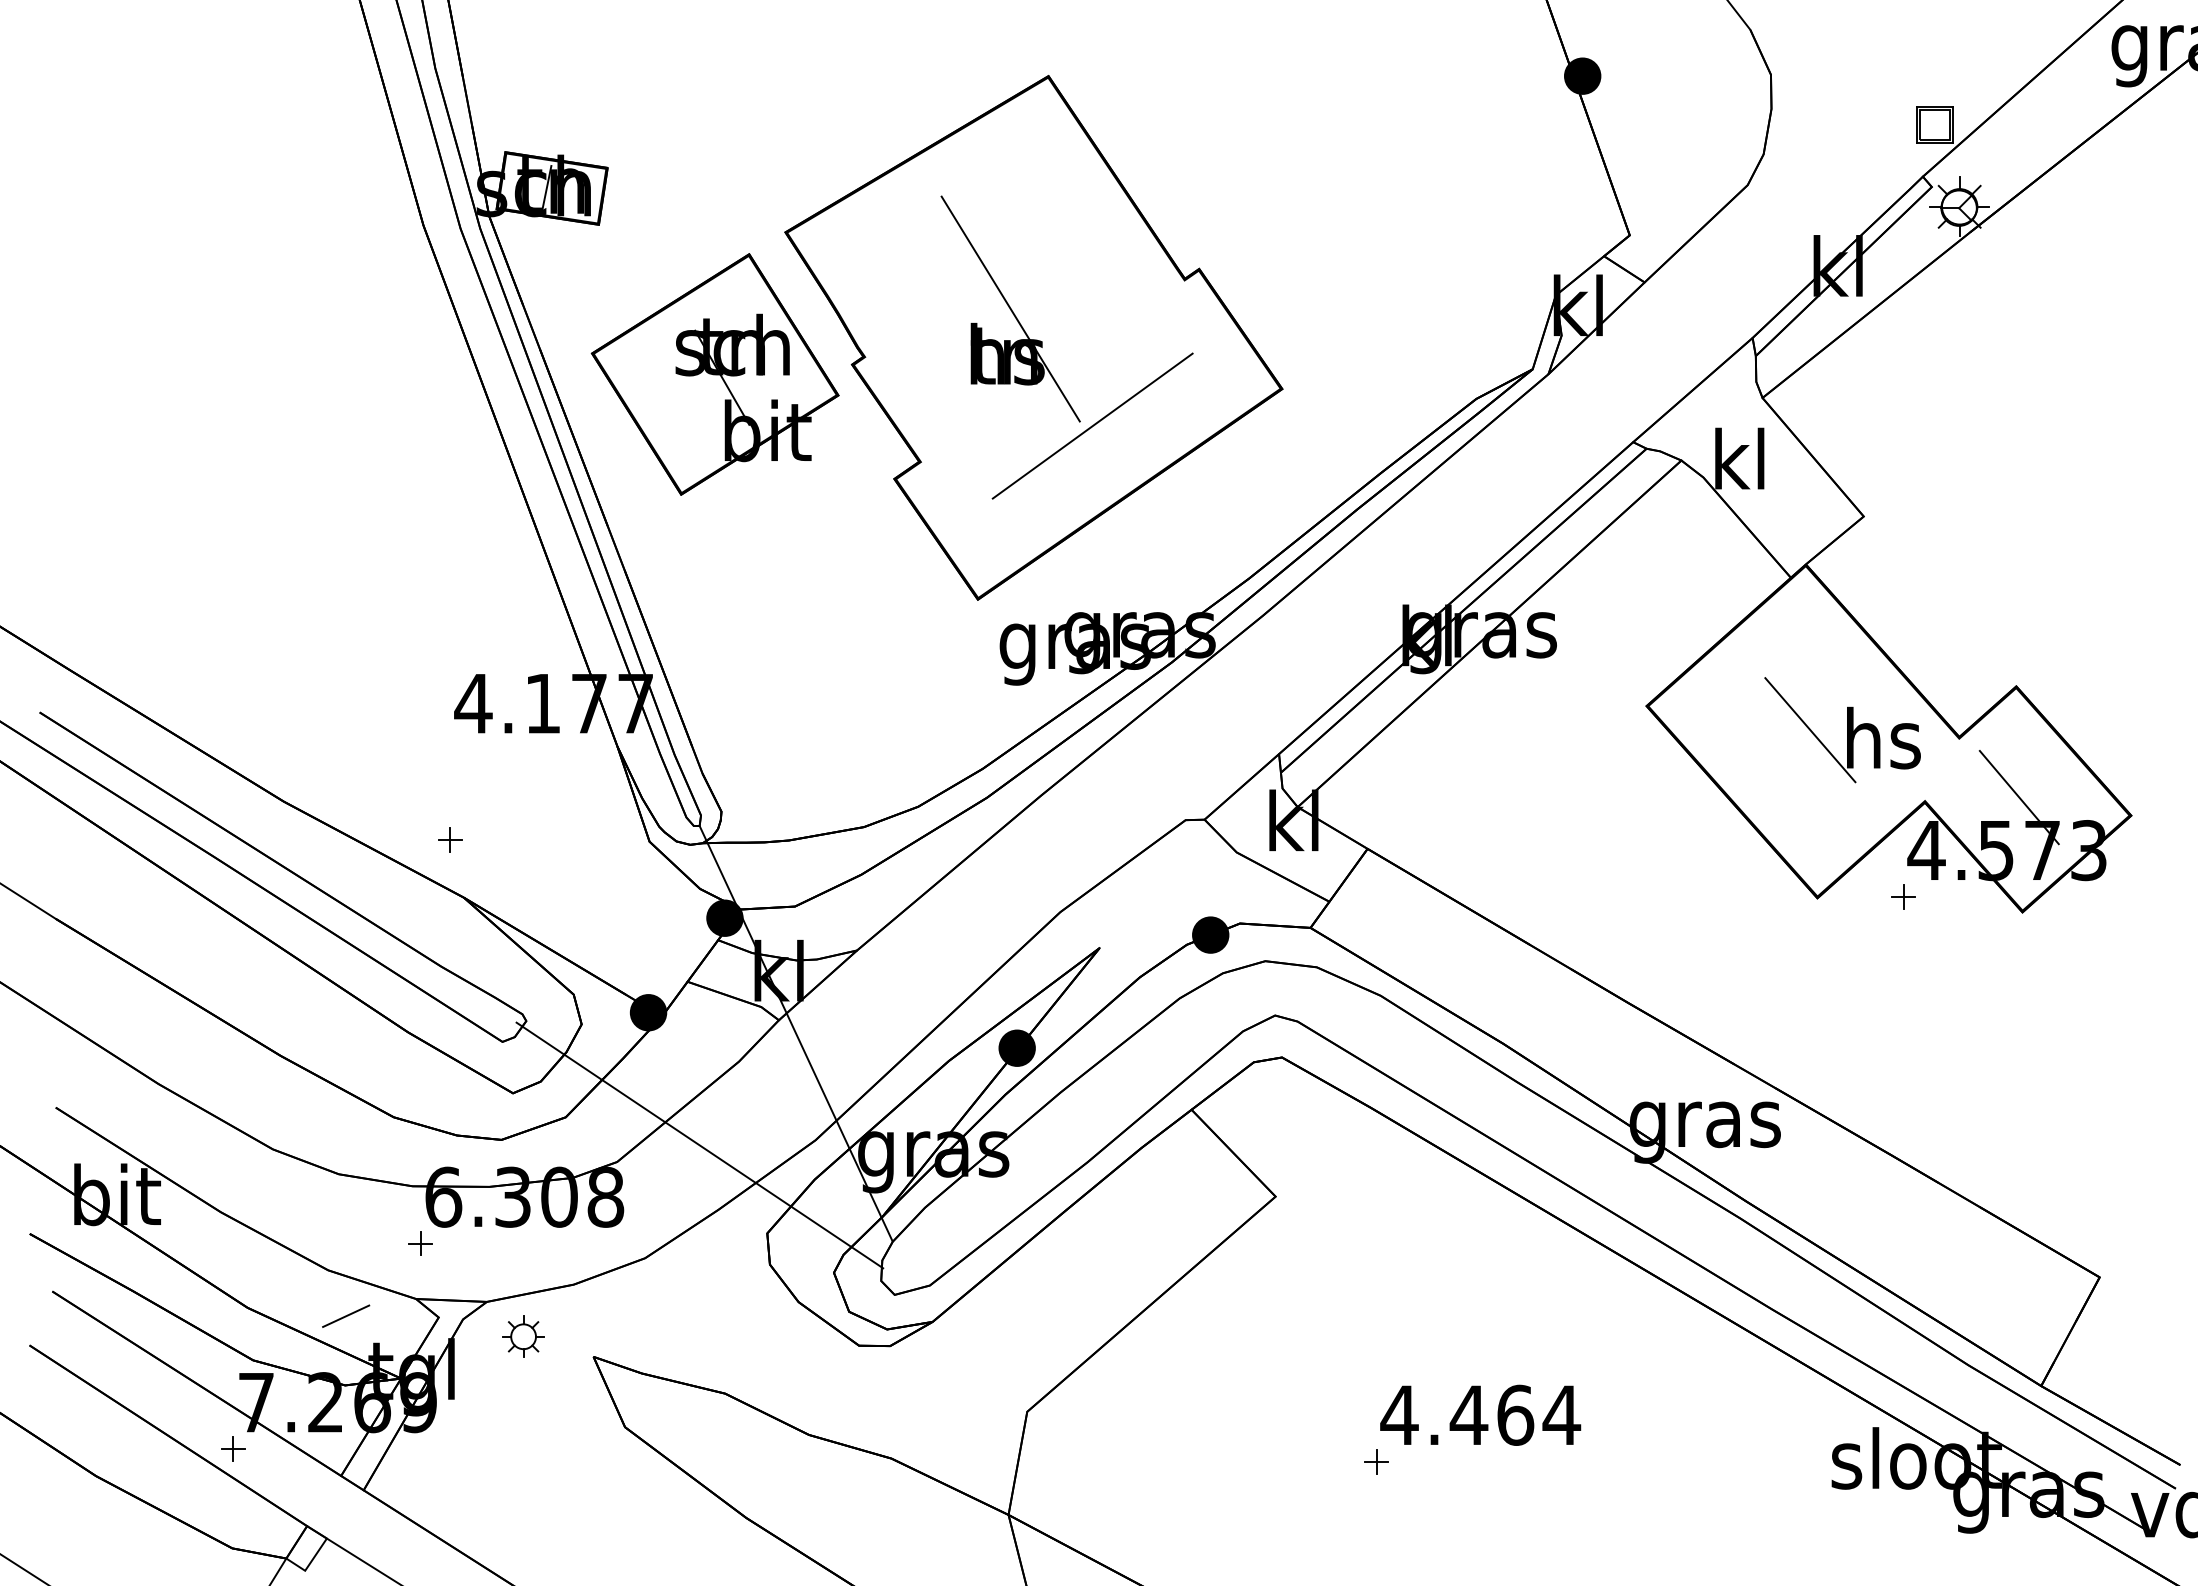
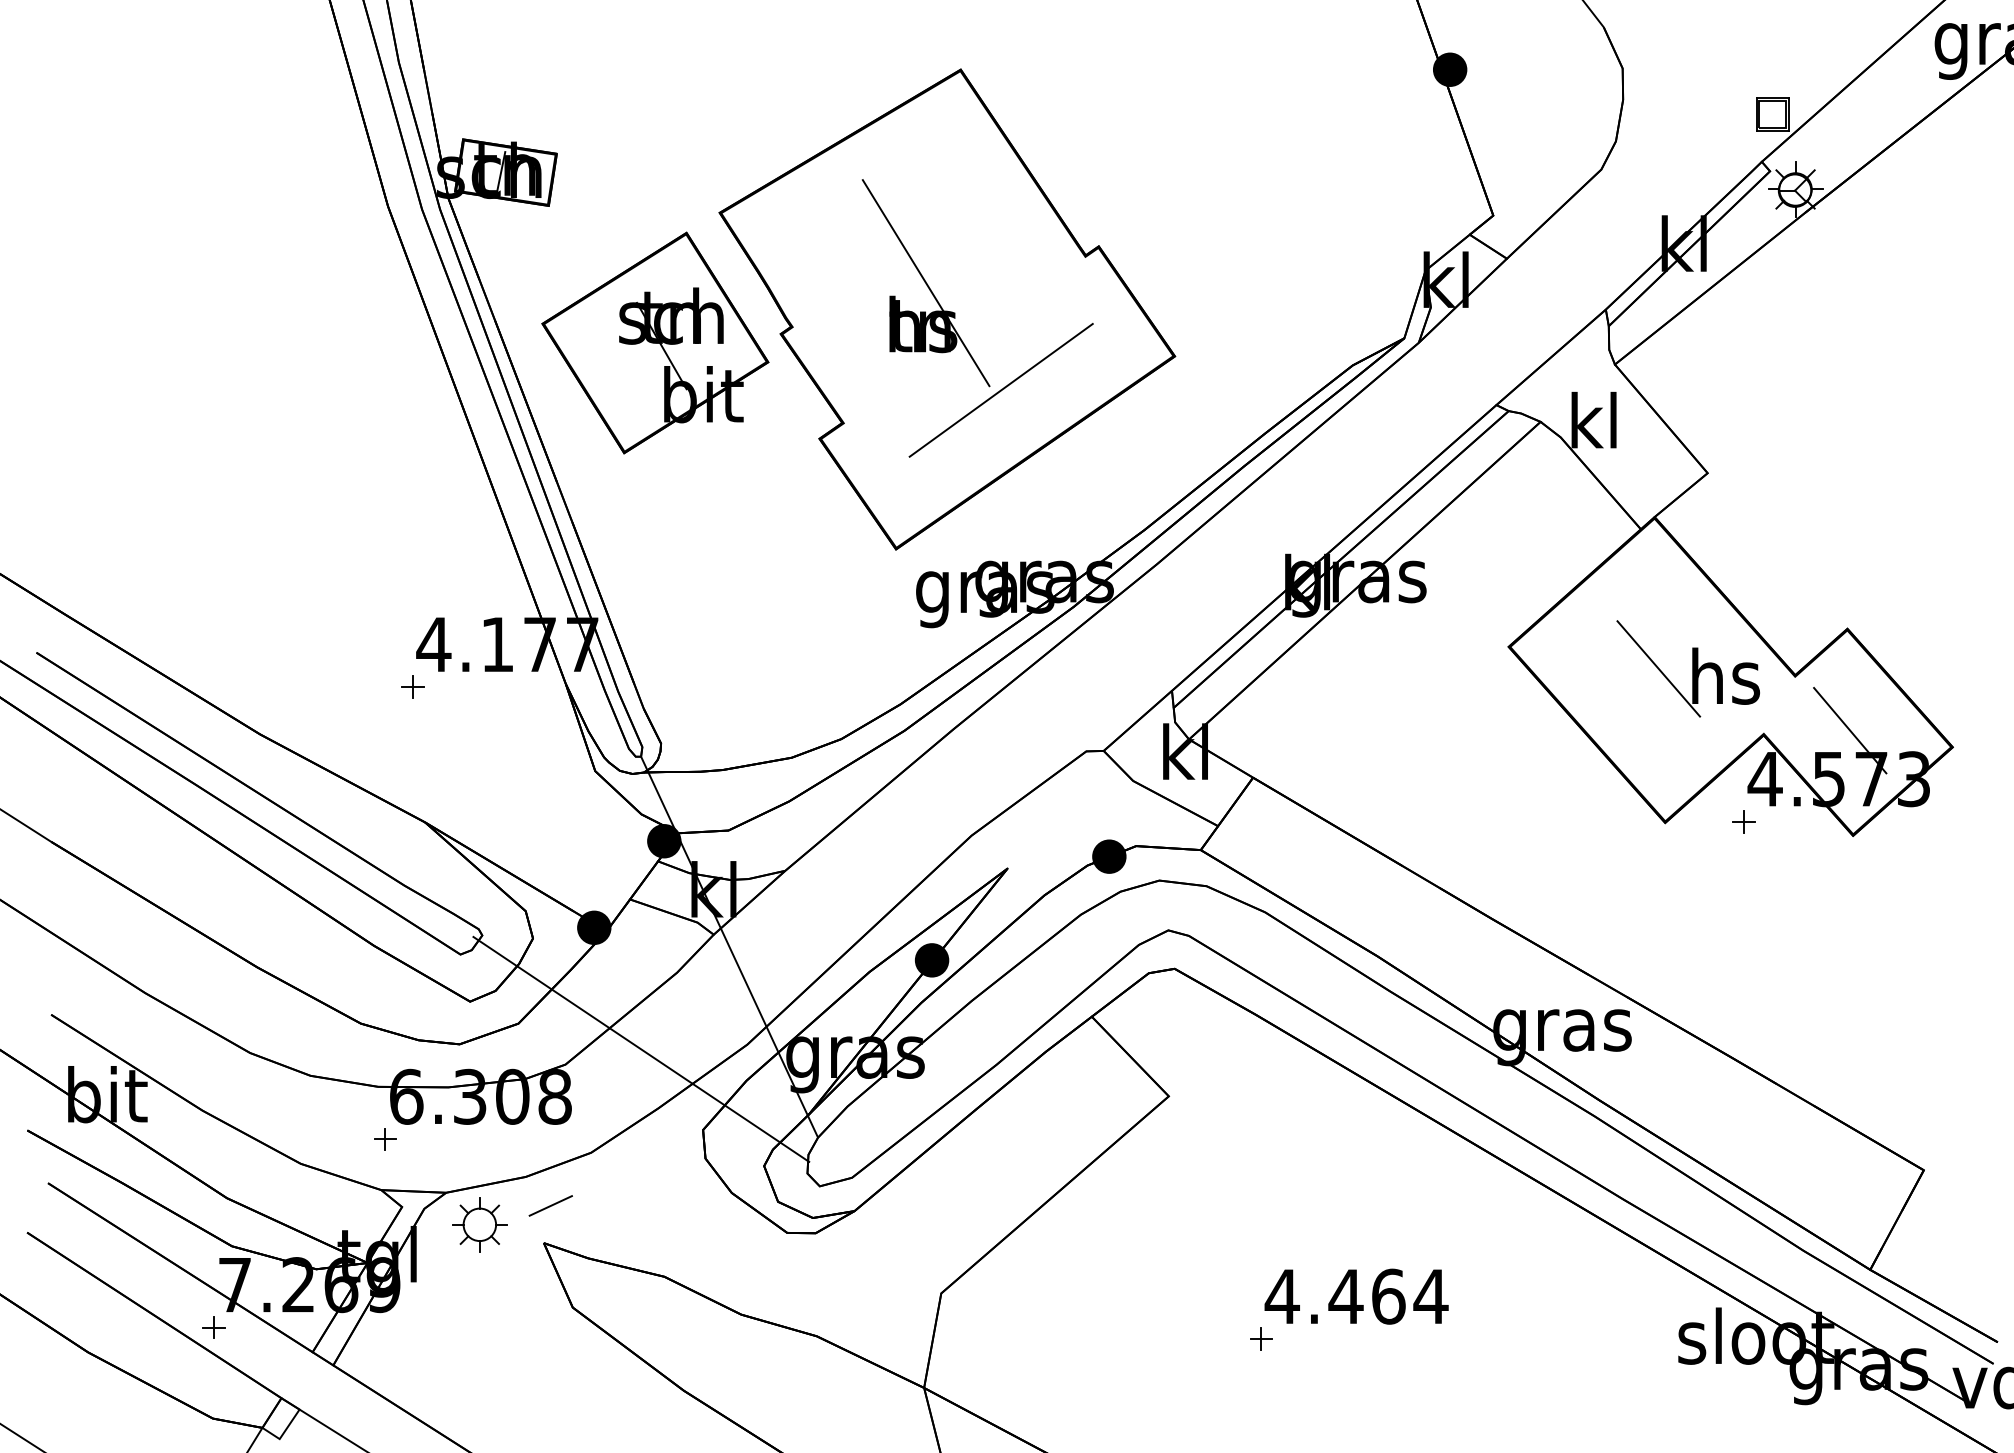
part: (450, 839) -> (412, 686), moved
line: (346, 1315) -> (551, 1205), moved
part: (523, 1336) -> (479, 1224), size x1.43

